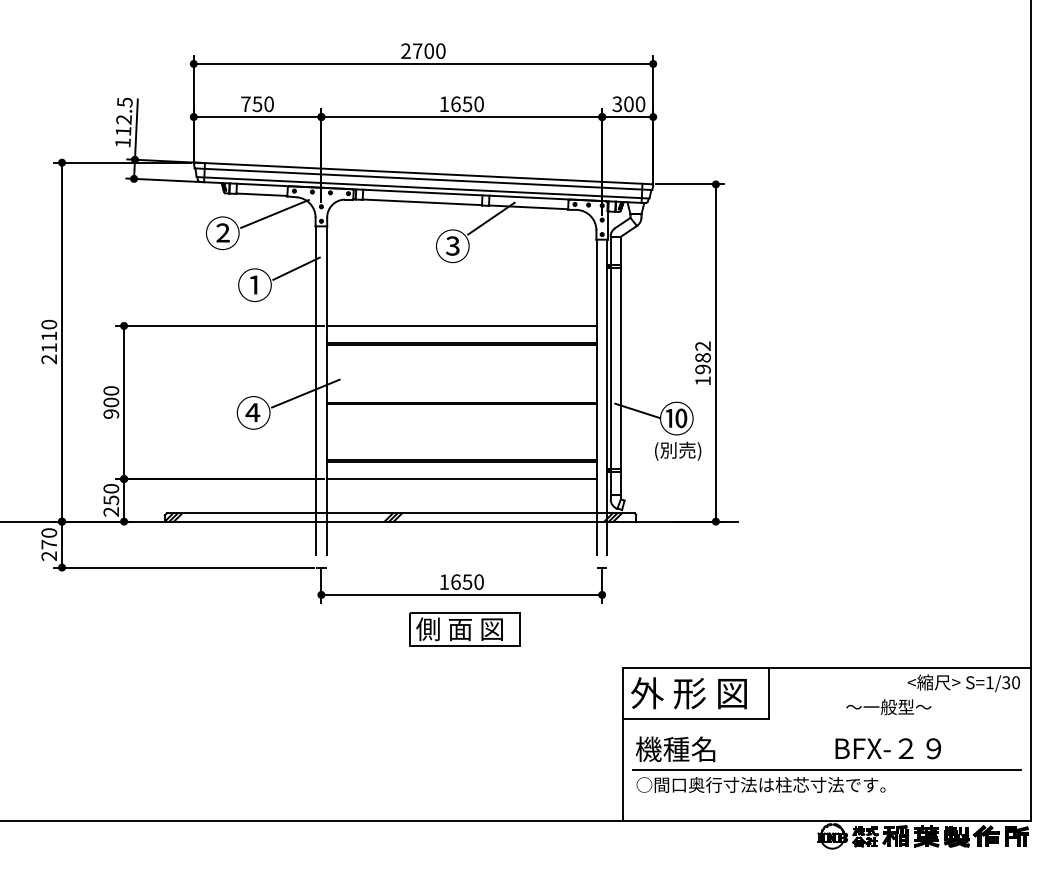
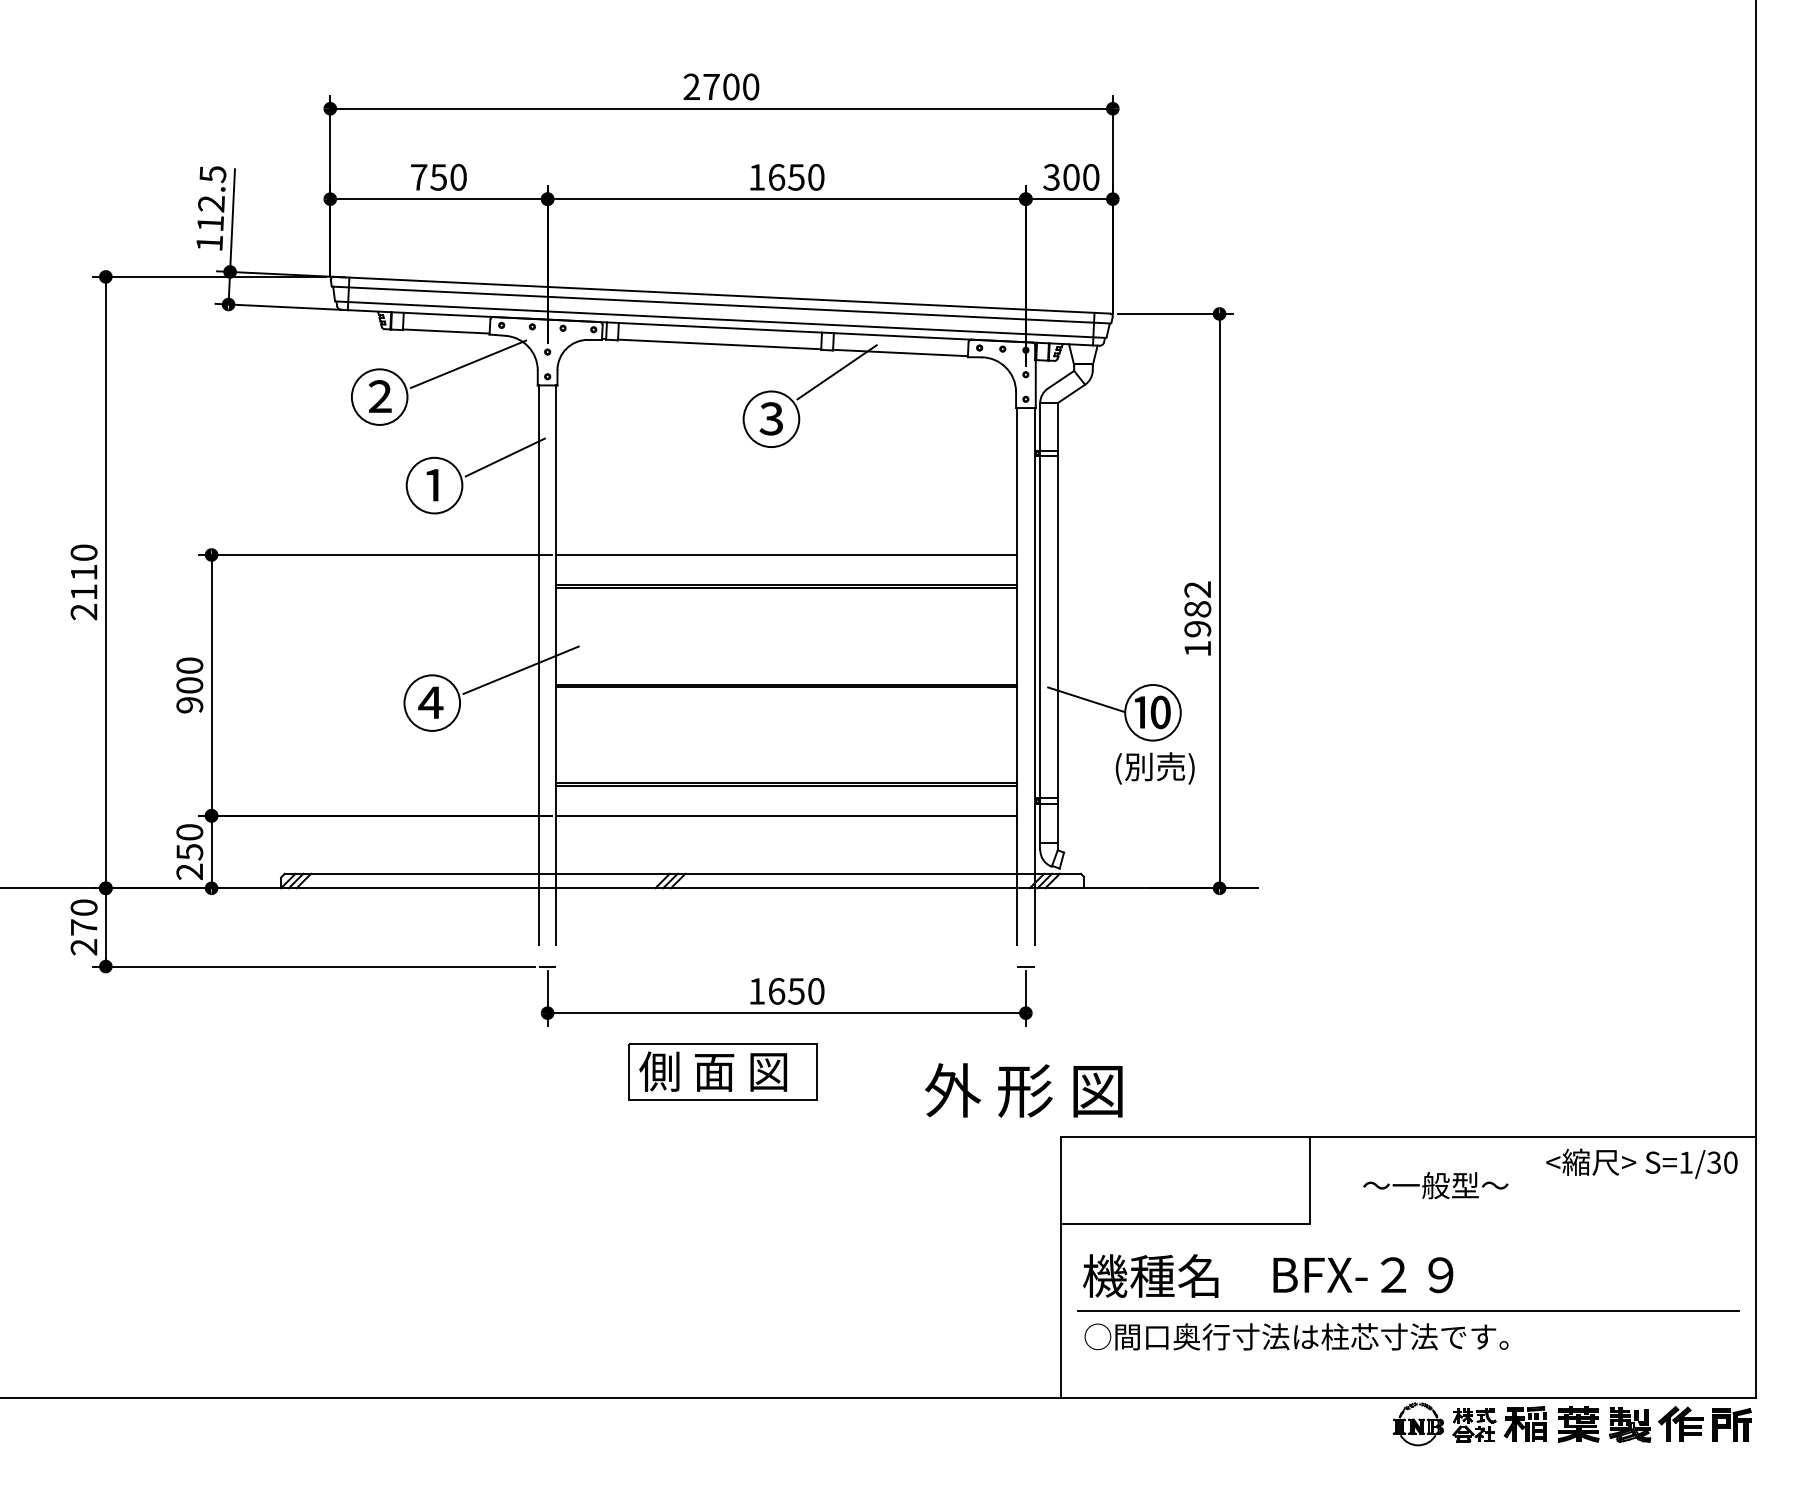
part: (464, 629) -> (721, 1072), moved
text: (688, 693) -> (1023, 1090), moved
text: (888, 707) -> (1435, 1186), moved
text: (887, 748) -> (1361, 1274), moved

